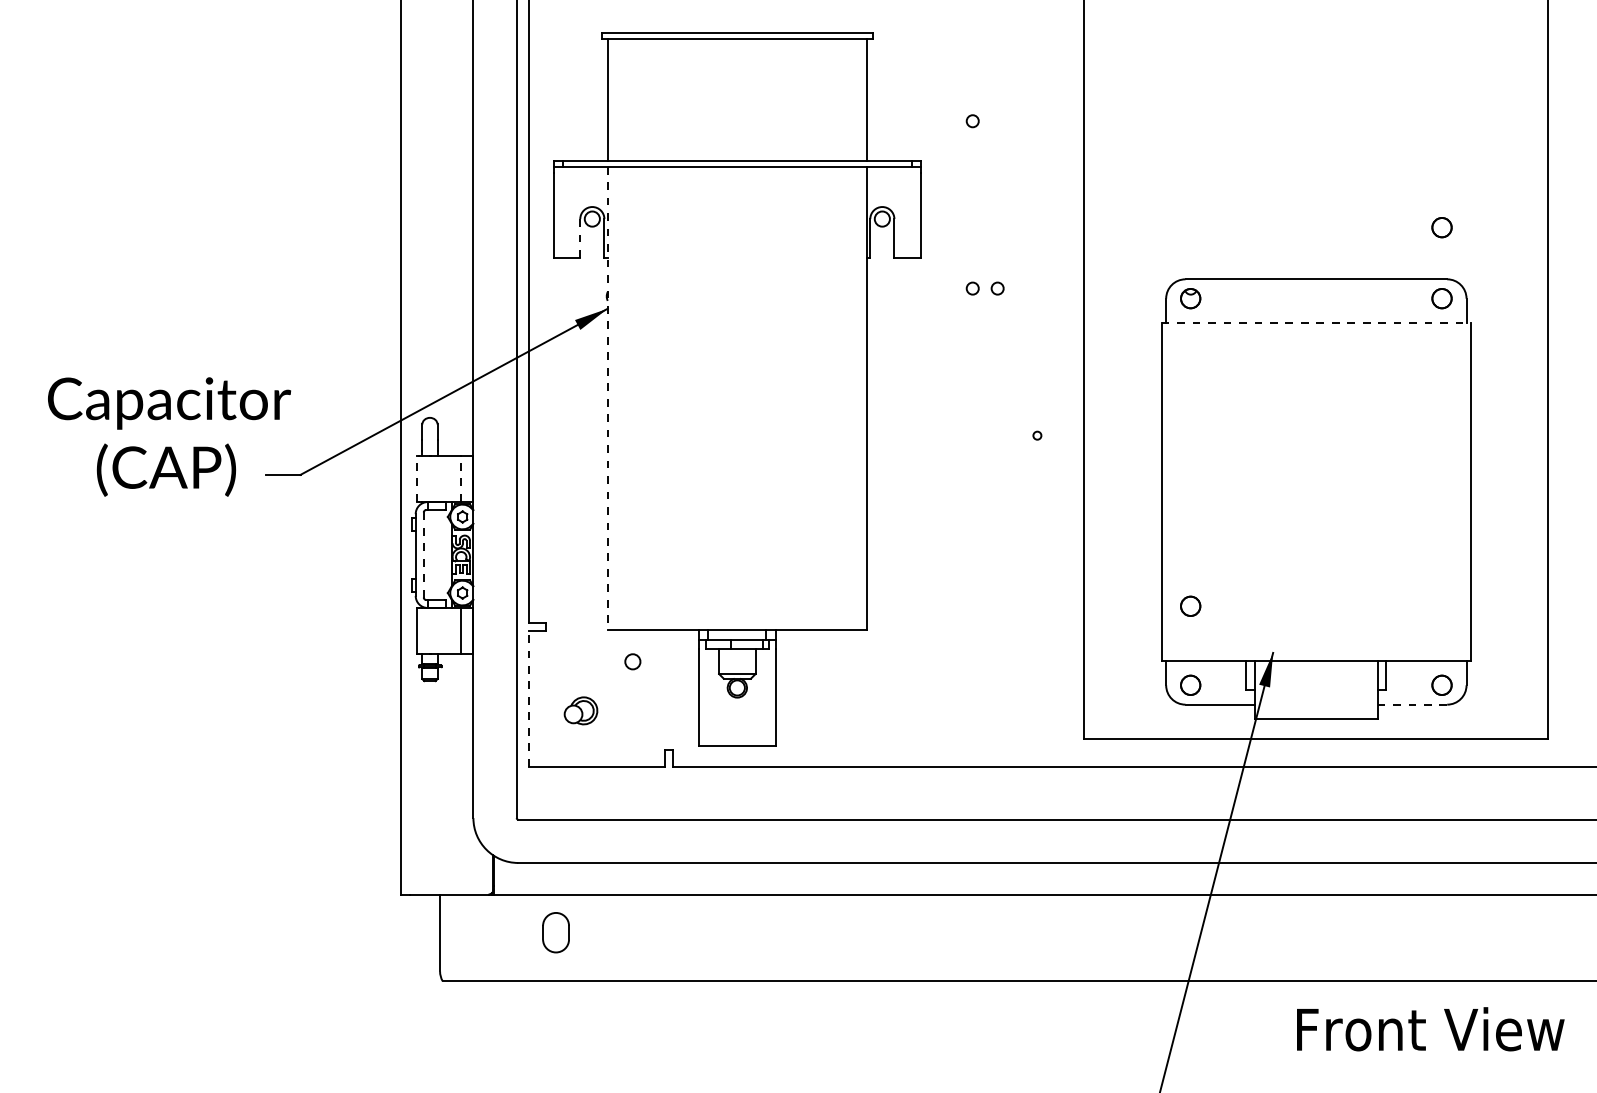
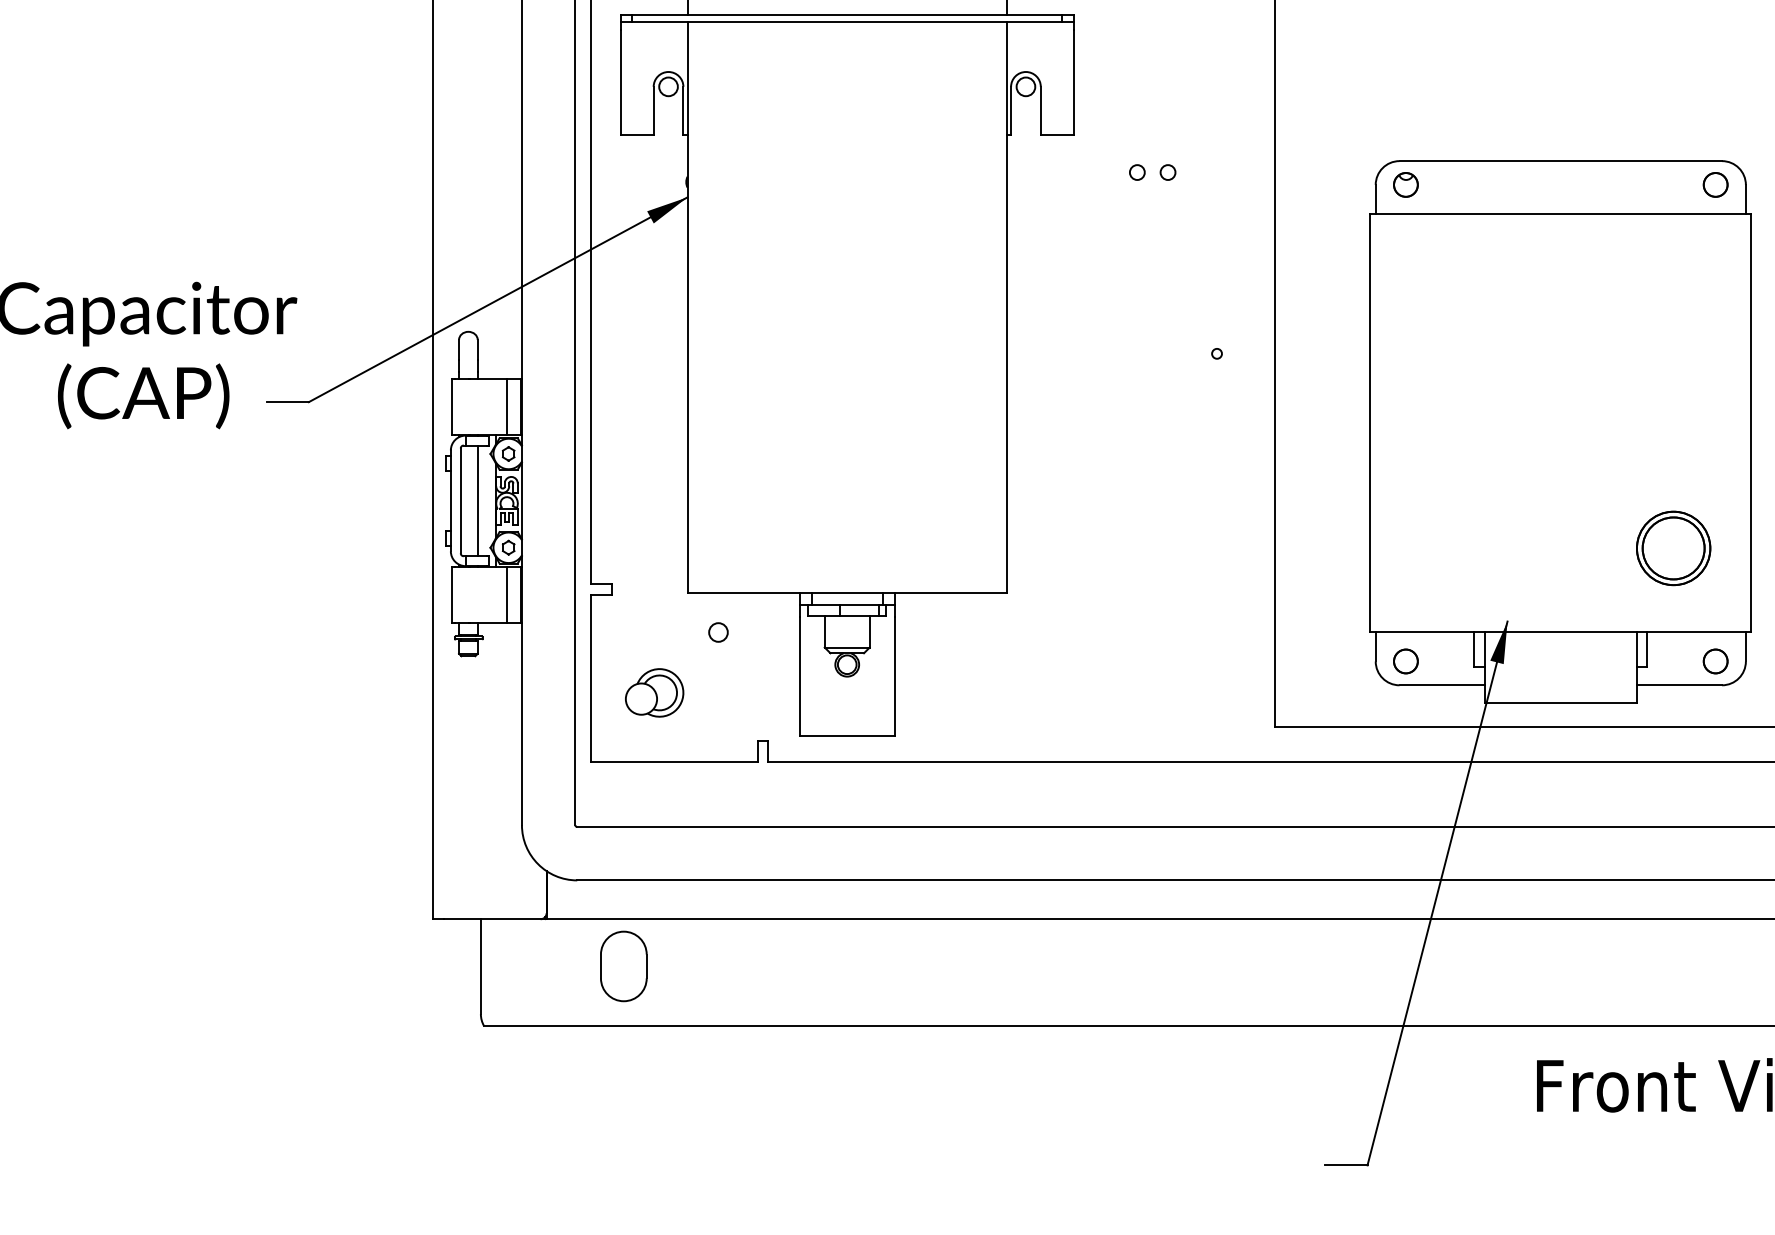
circle: (1441, 227) -> (1715, 97), removed
line: (580, 237) -> (653, 109), dashed -> solid
line: (1316, 322) -> (1560, 214), dashed -> solid
line: (607, 398) -> (687, 307), dashed -> solid
line: (416, 478) -> (451, 406), dashed -> solid
line: (461, 478) -> (507, 406), dashed -> solid
line: (437, 554) -> (477, 500), added
line: (423, 555) -> (460, 501), dashed -> solid
part: (1407, 593) -> (1673, 548), added
circle: (1190, 605) -> (1405, 563), removed
line: (529, 698) -> (591, 677), dashed -> solid
line: (1412, 704) -> (1679, 685), dashed -> solid
part: (580, 710) -> (653, 692), size x1.43
part: (555, 932) -> (623, 966), size x1.43

